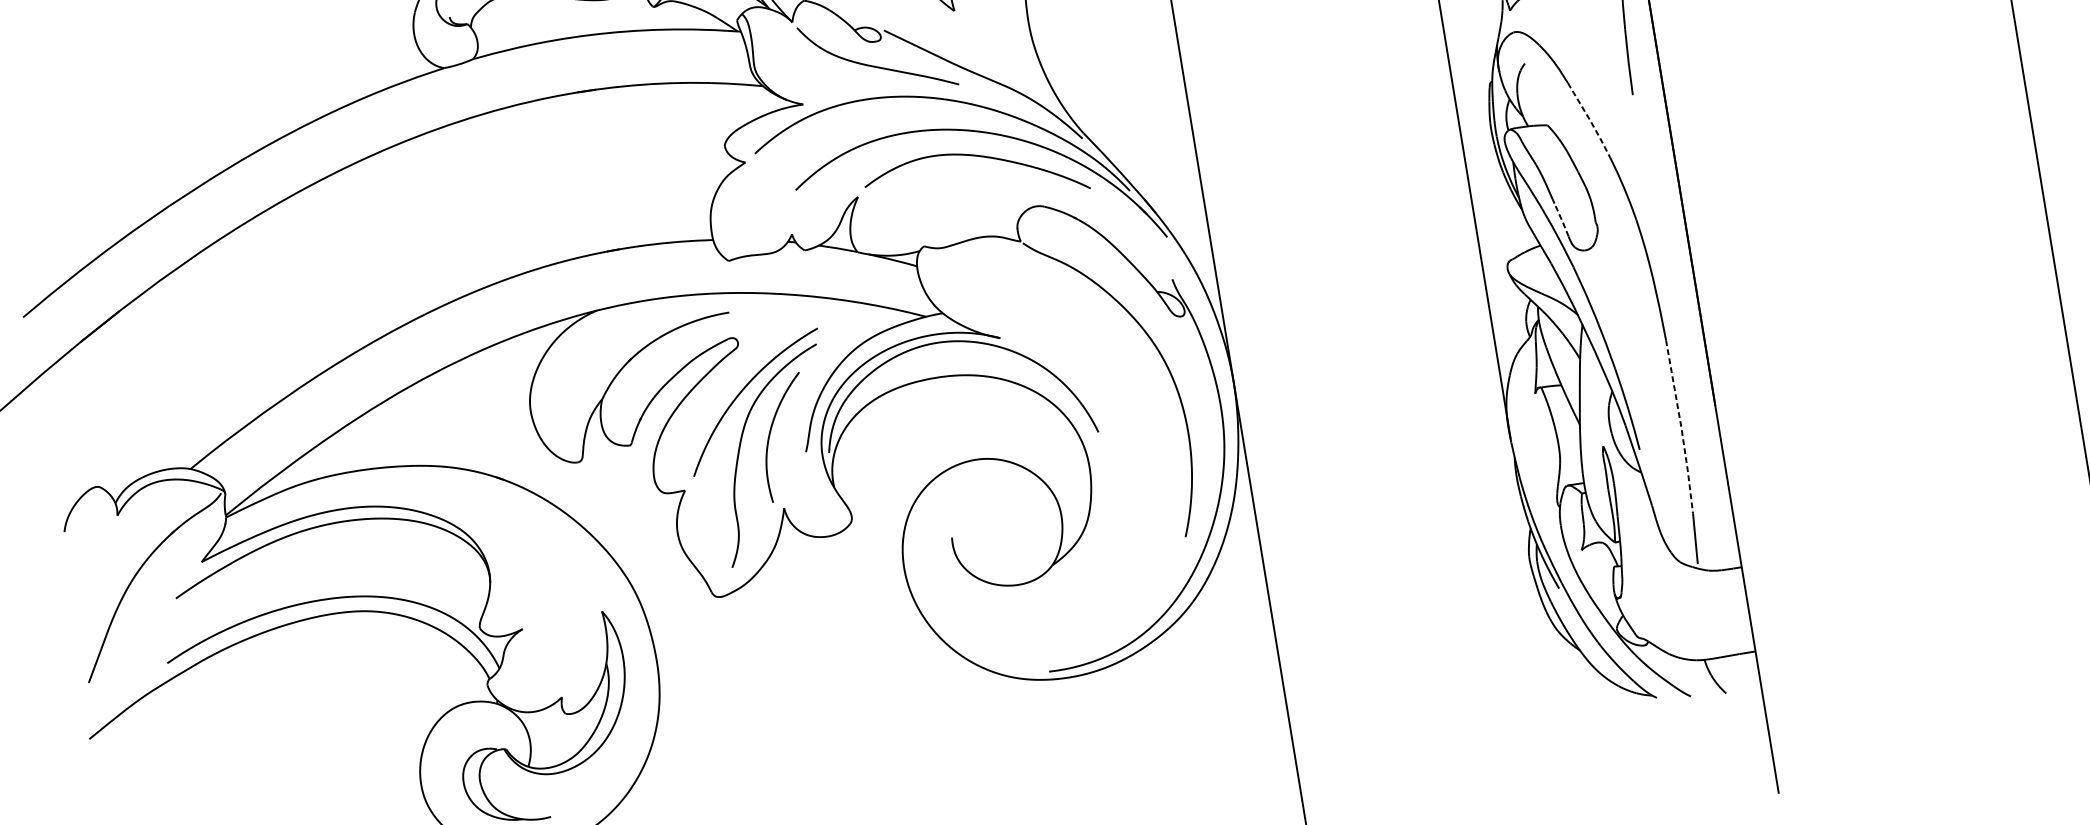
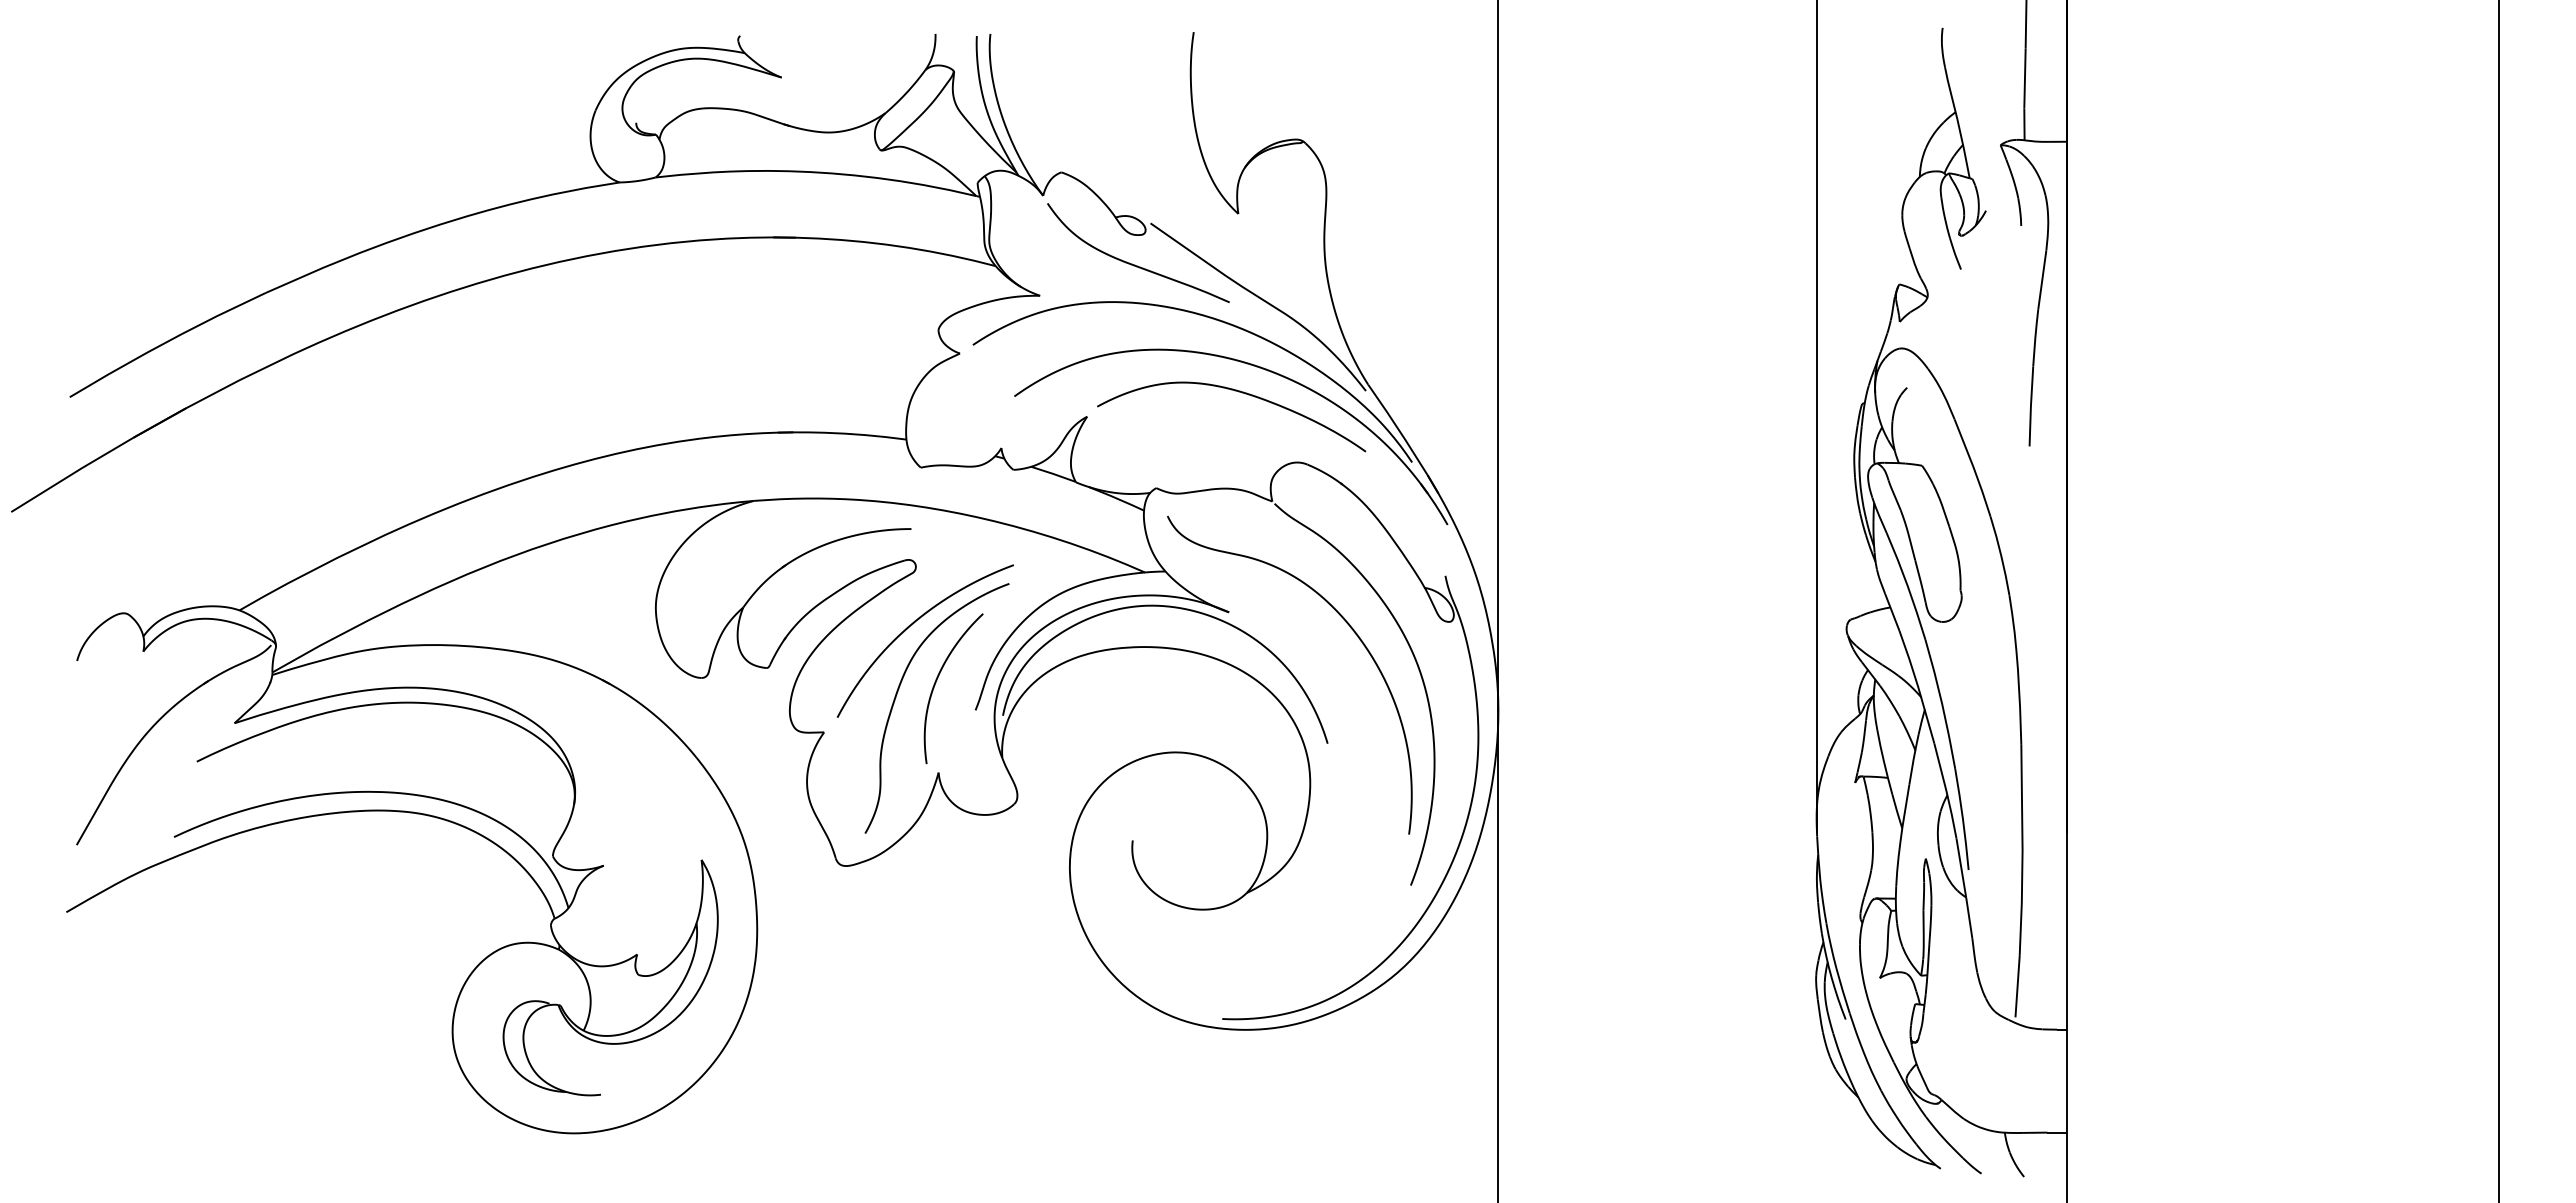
line: (1589, 119) -> (1973, 467), dashed -> solid
line: (1561, 219) -> (1920, 580), dashed -> solid
curve: (1101, 335) -> (1350, 628), added
line: (1681, 426) -> (2022, 850), dashed -> solid

